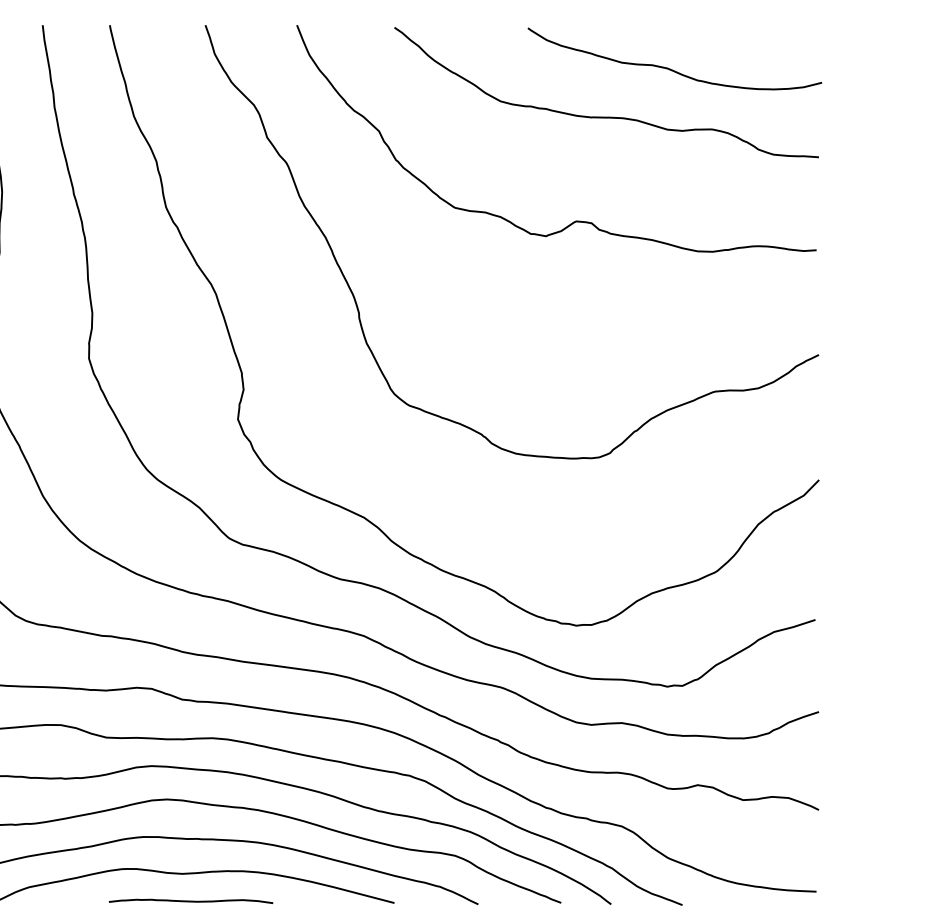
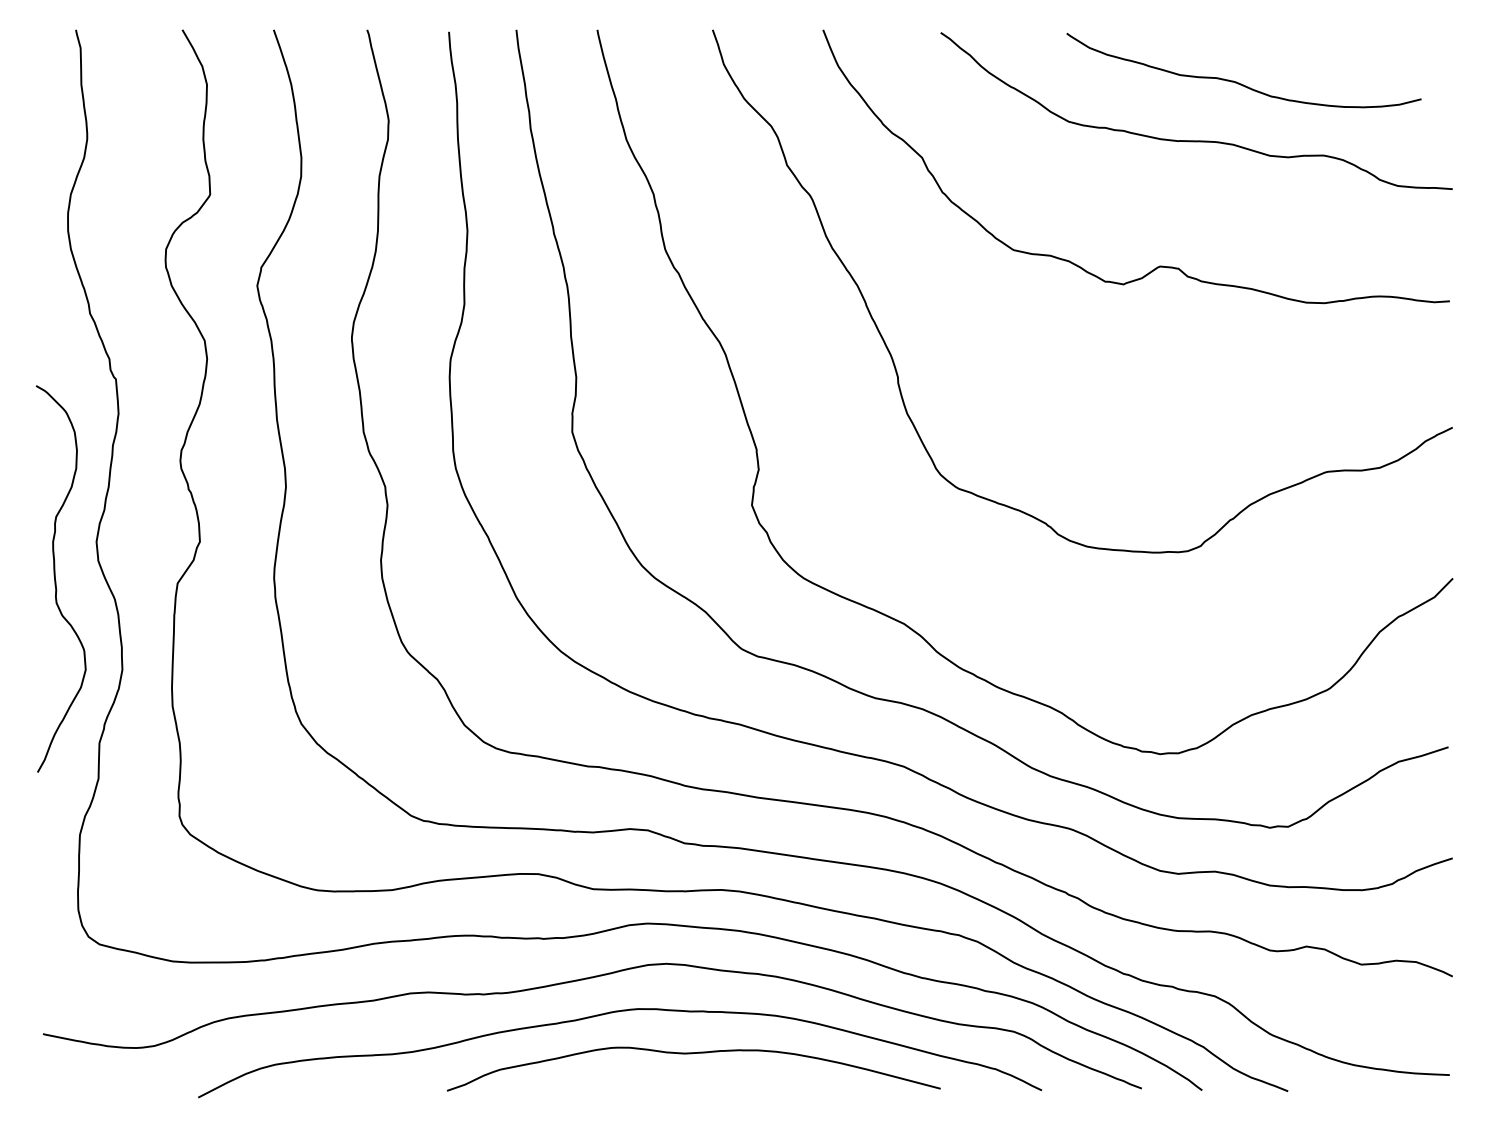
curve: (671, 68) -> (1239, 82), moved
curve: (191, 901) -> (695, 1086), removed

